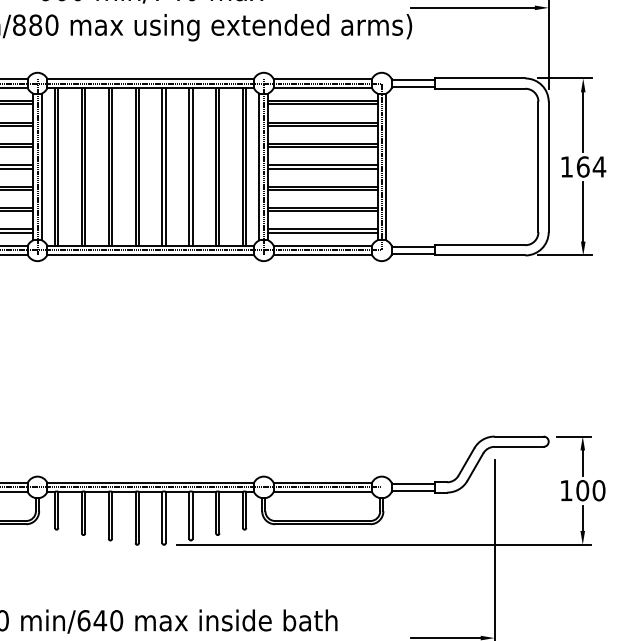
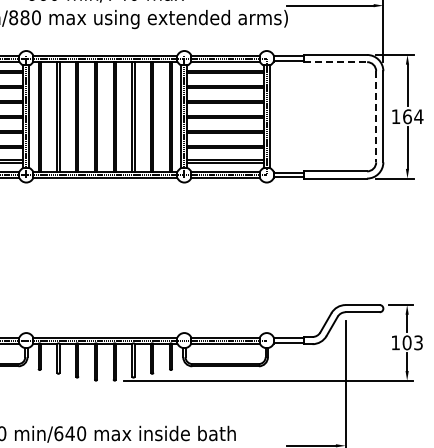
line: (480, 89) -> (335, 62), solid -> dashed
line: (538, 166) -> (376, 116), solid -> dashed
text: (599, 490) -> (418, 342), 100 -> 103

